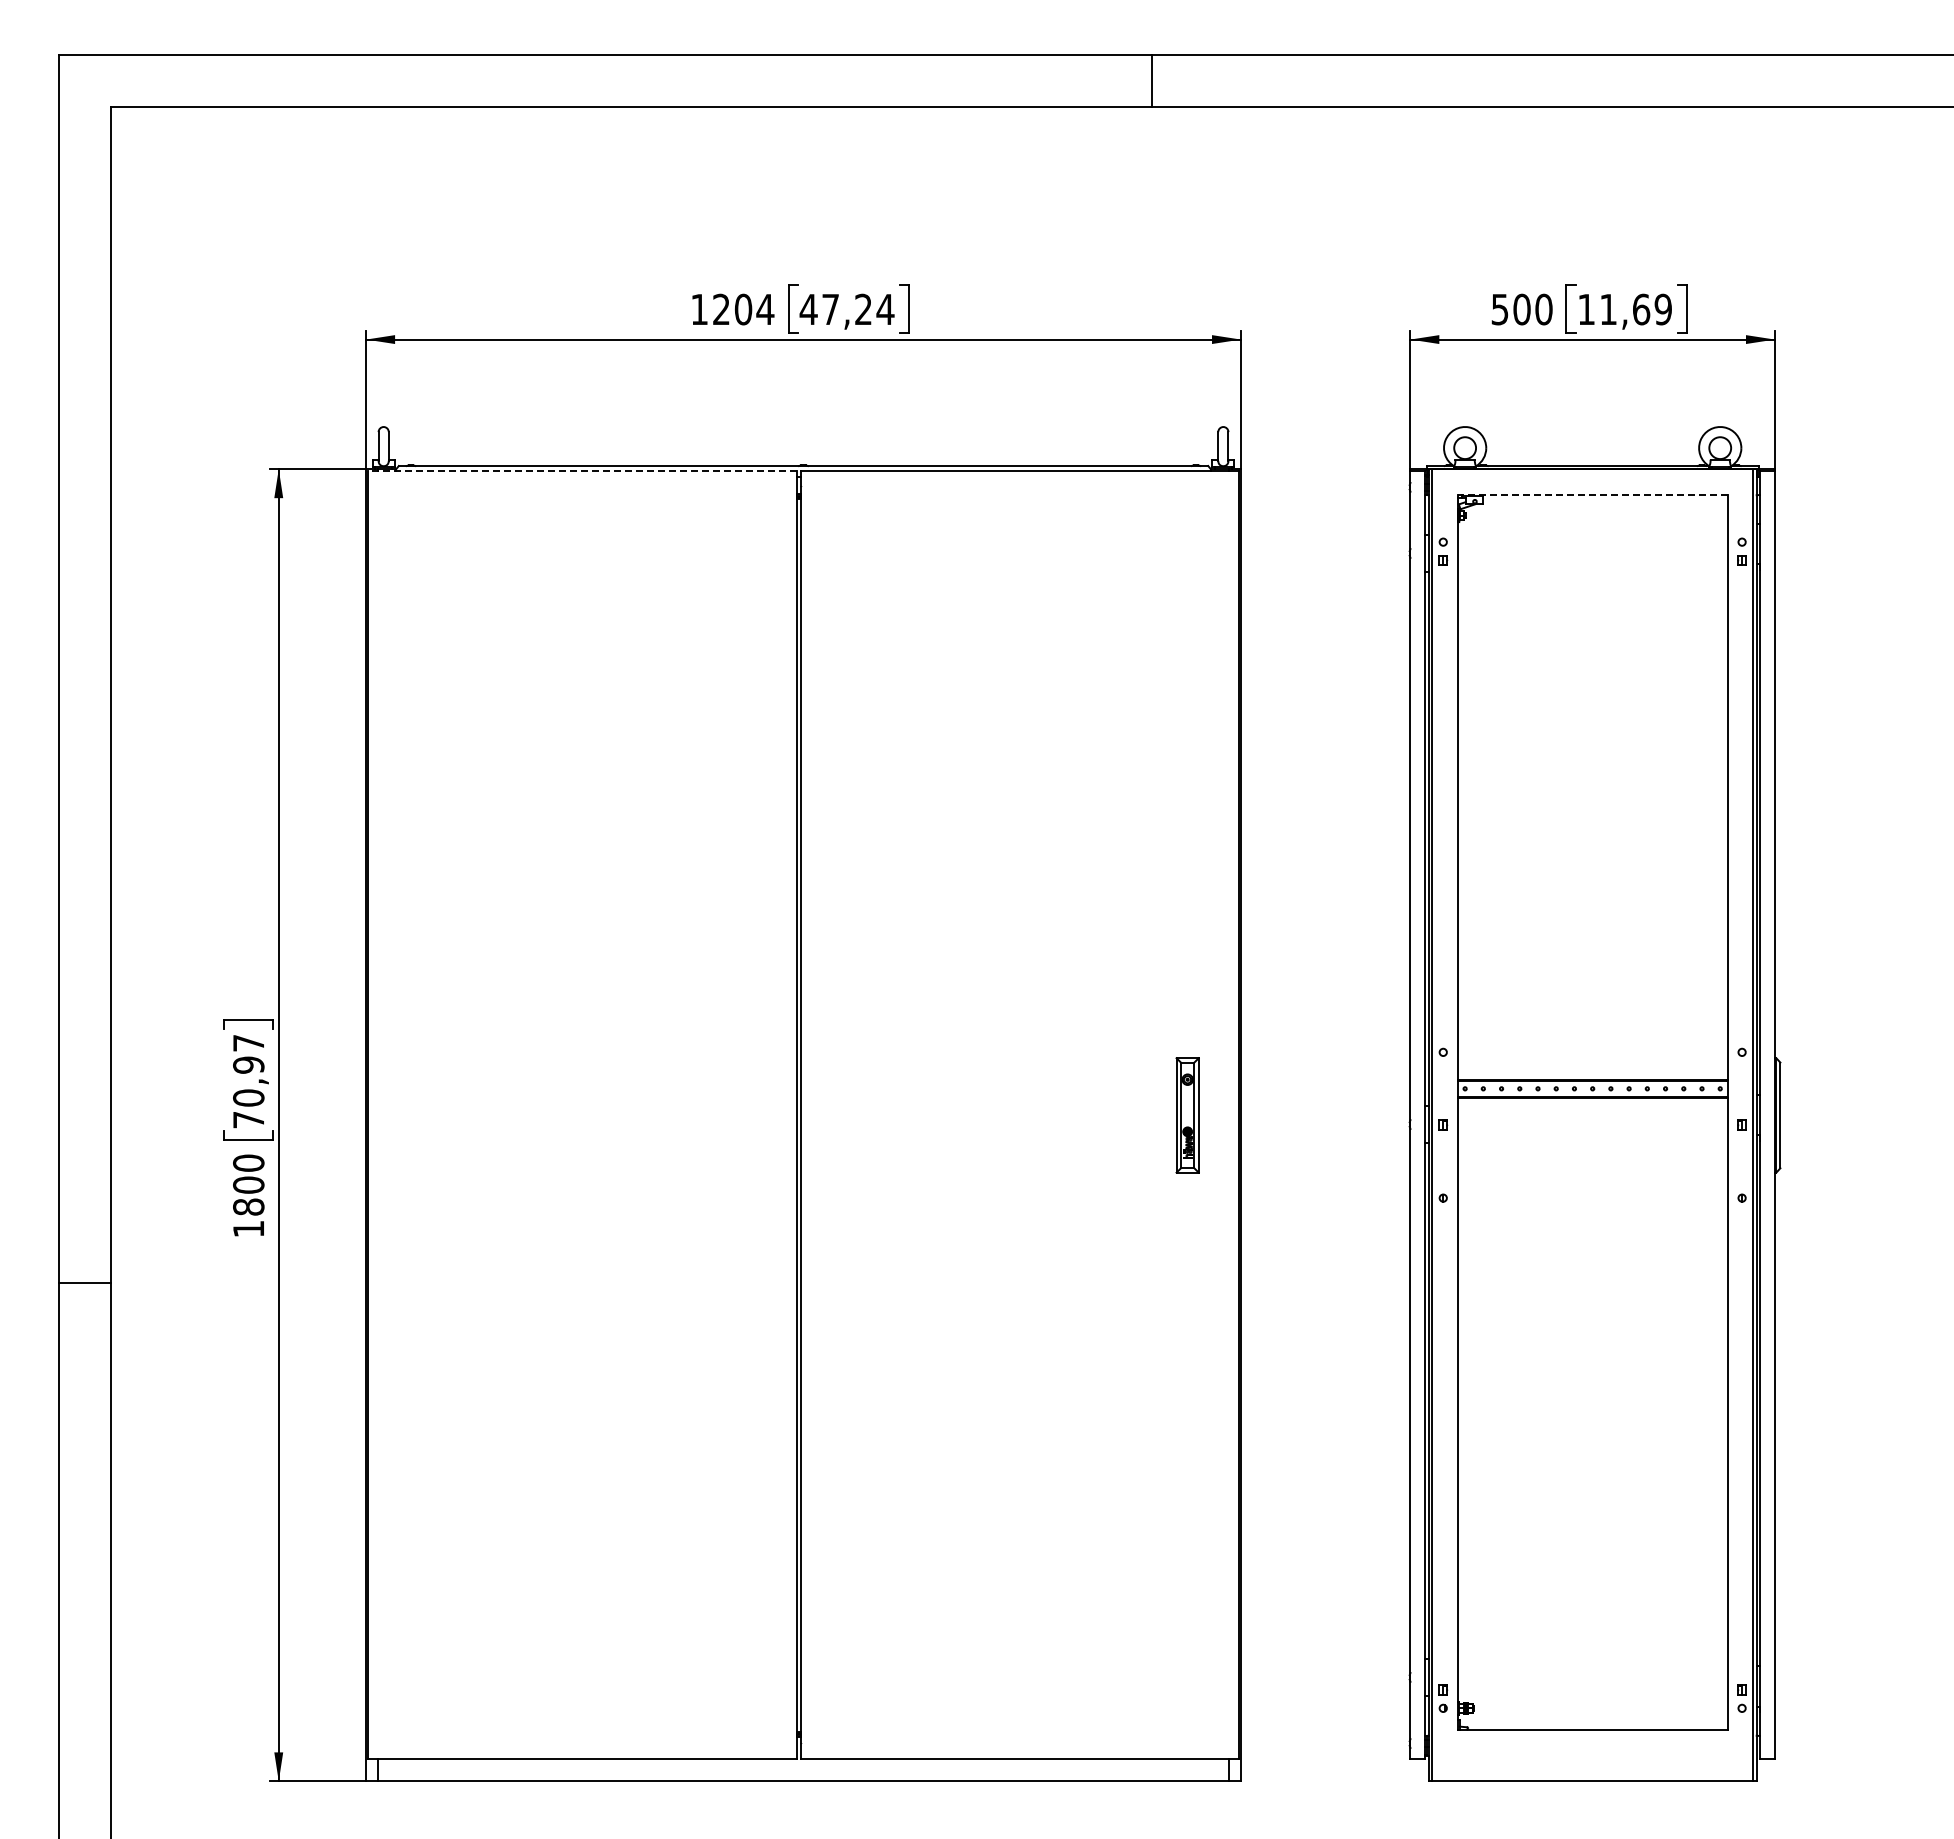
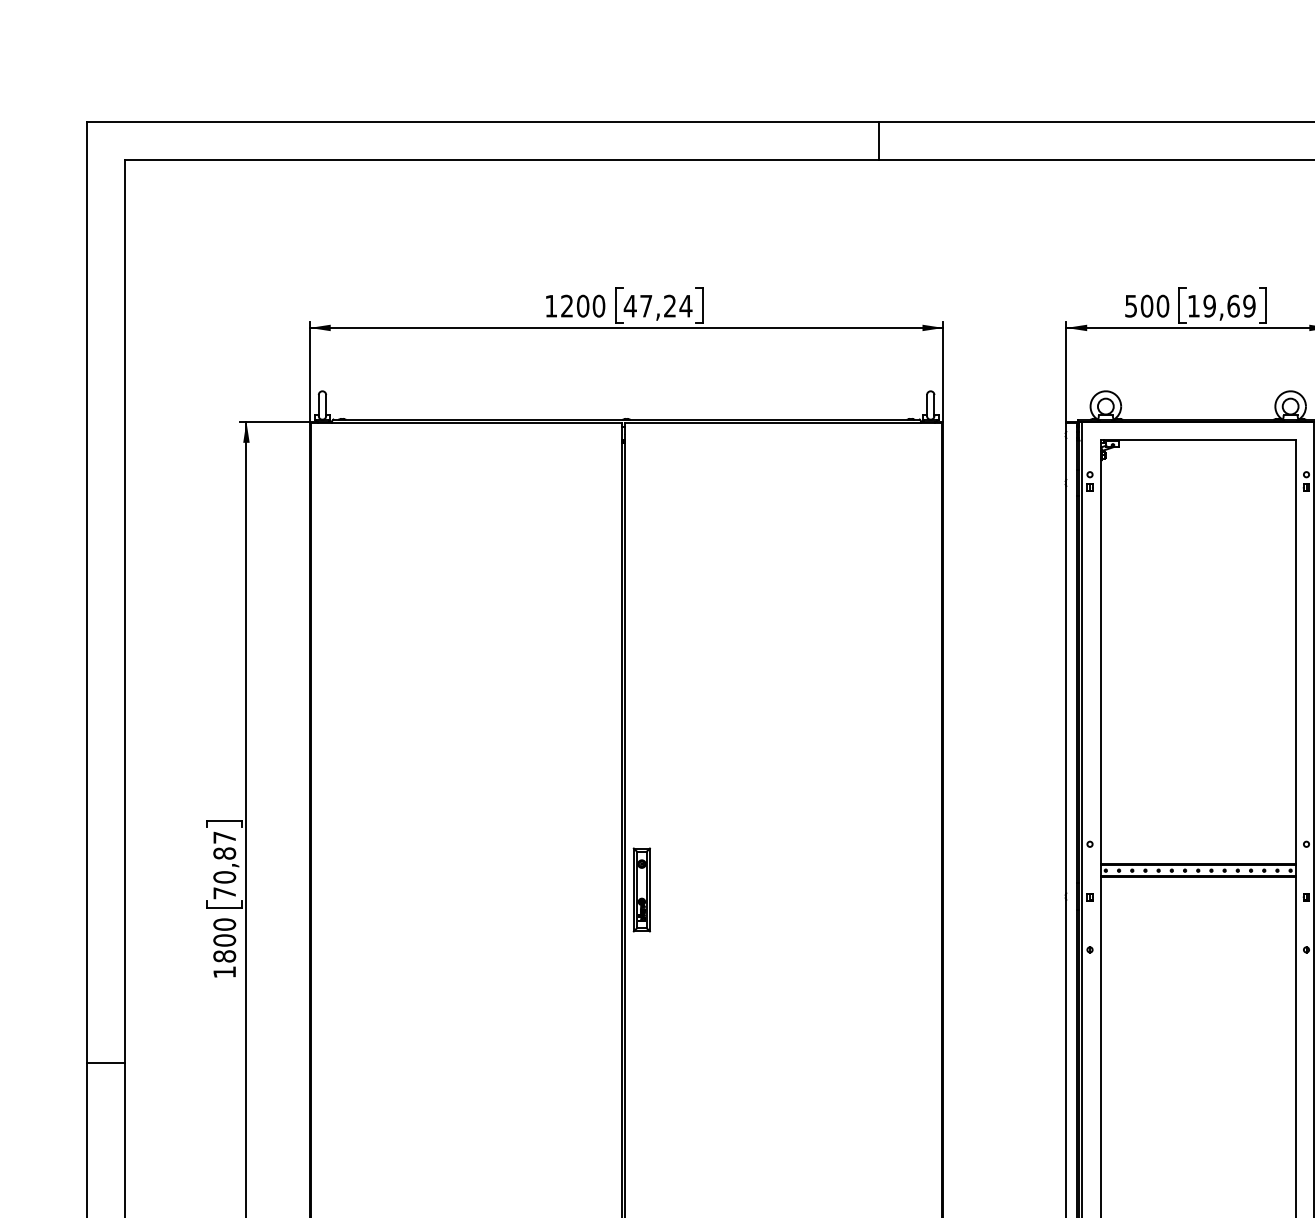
text: (765, 309) -> (599, 306), 1204 -> 1200
text: (1608, 309) -> (1209, 306), 11,69 -> 19,69
line: (582, 471) -> (466, 423), dashed -> solid
line: (1592, 494) -> (1198, 440), dashed -> solid
text: (248, 1064) -> (224, 853), 70,97 -> 70,87
part: (1187, 1115) -> (641, 890), moved
line: (84, 1282) -> (105, 1062), moved

